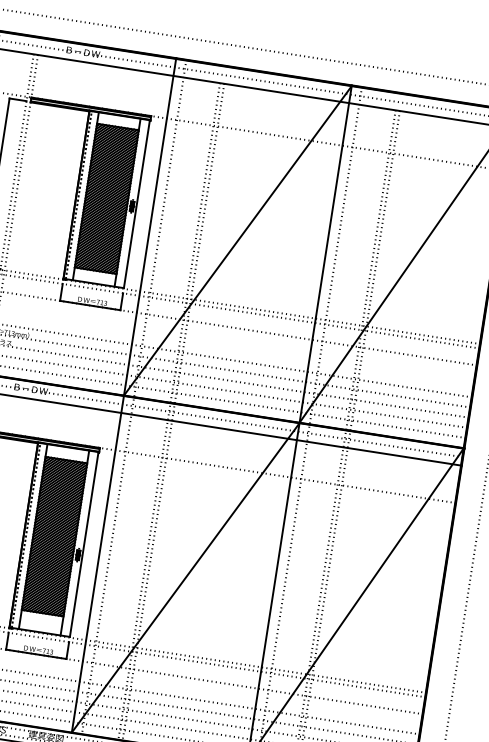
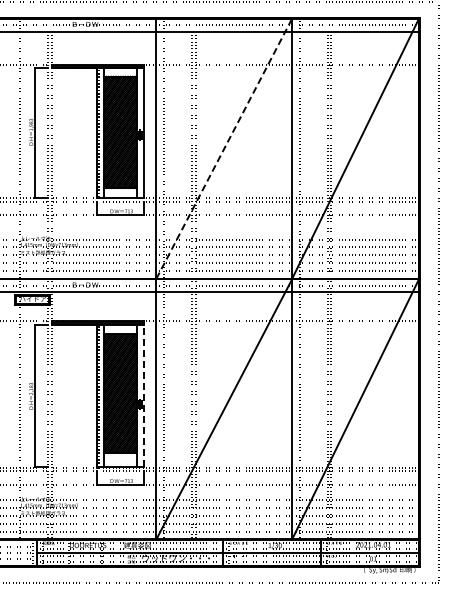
line: (238, 240) -> (224, 148), solid -> dashed
line: (83, 543) -> (143, 395), solid -> dashed

